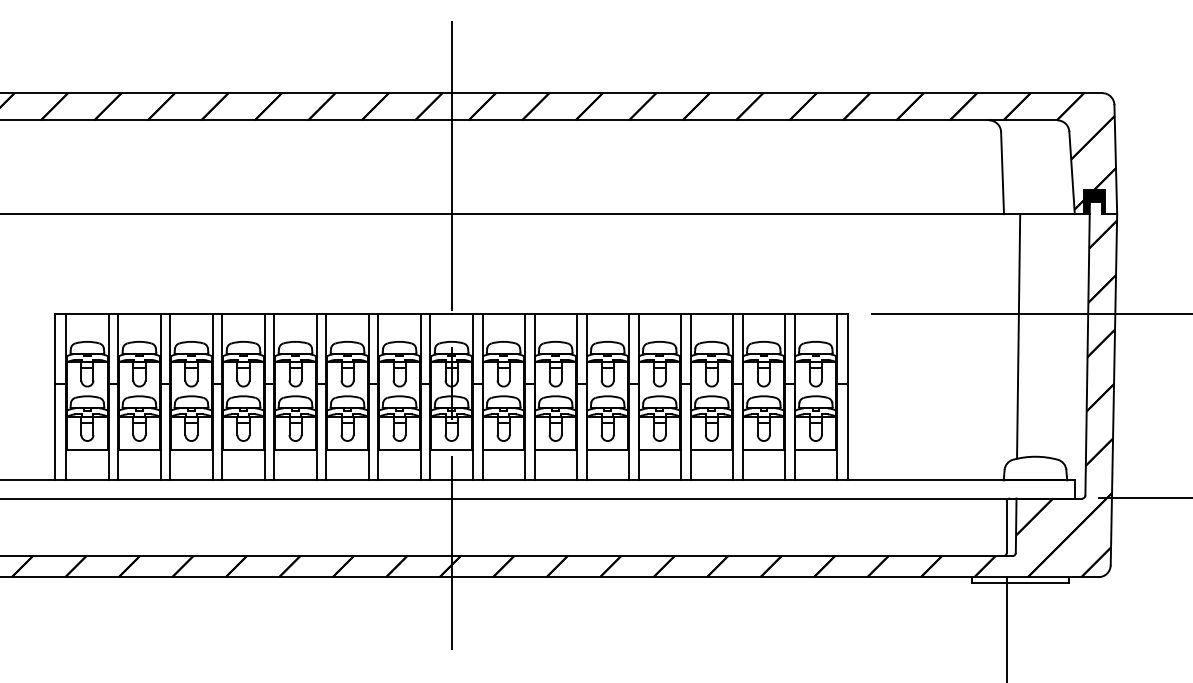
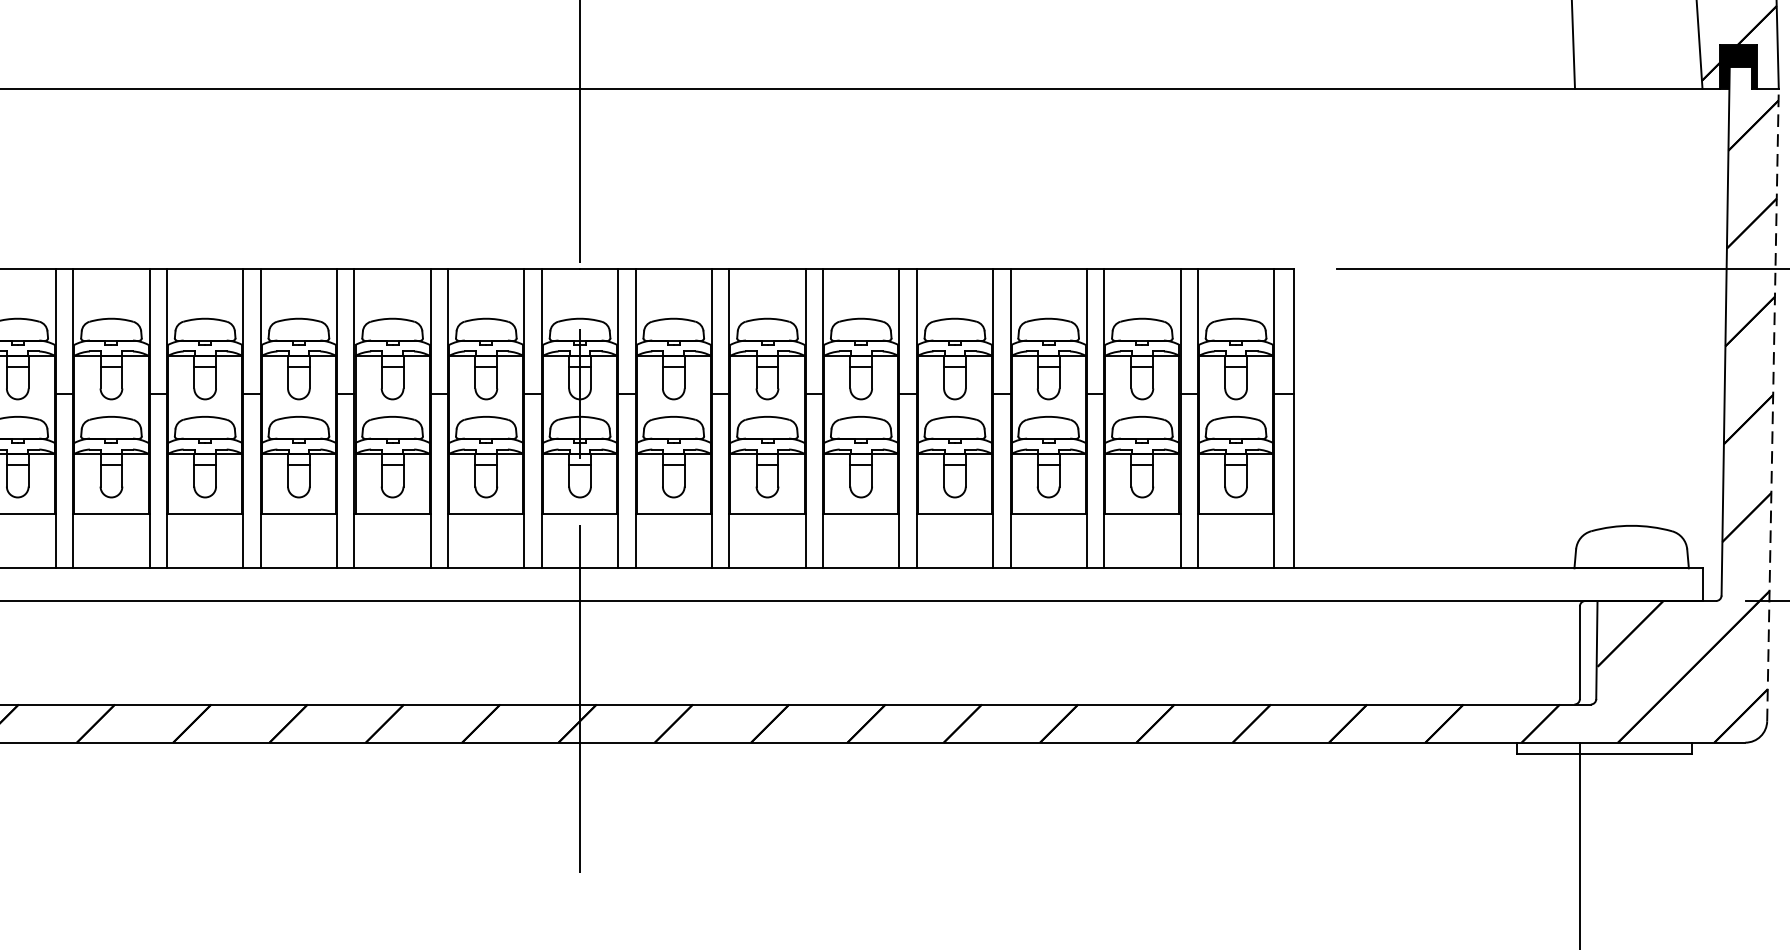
line: (1018, 336) -> (1601, 309), removed
line: (1113, 389) -> (1772, 404), solid -> dashed

